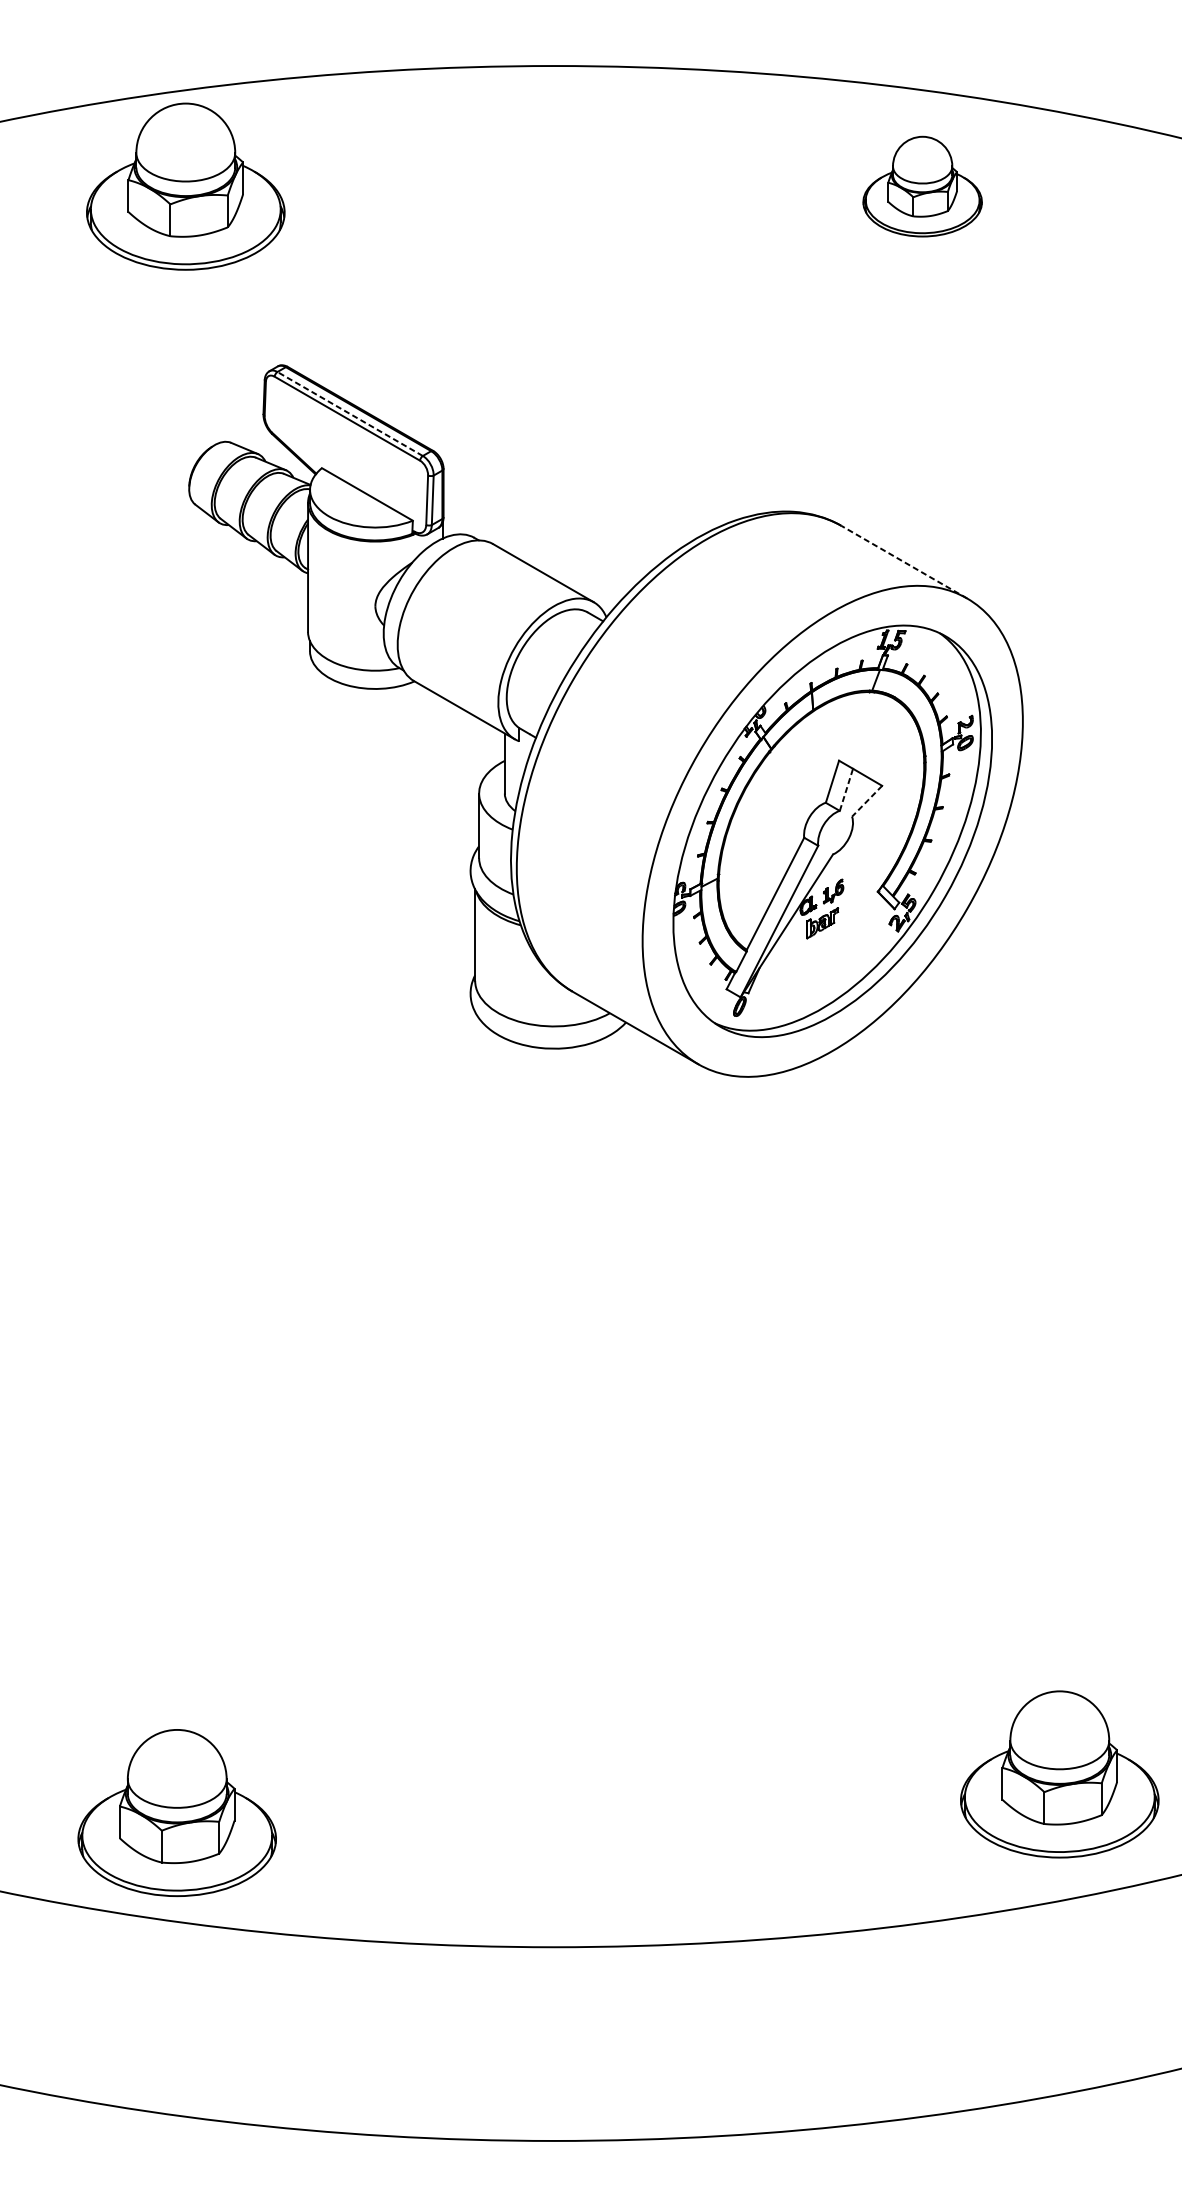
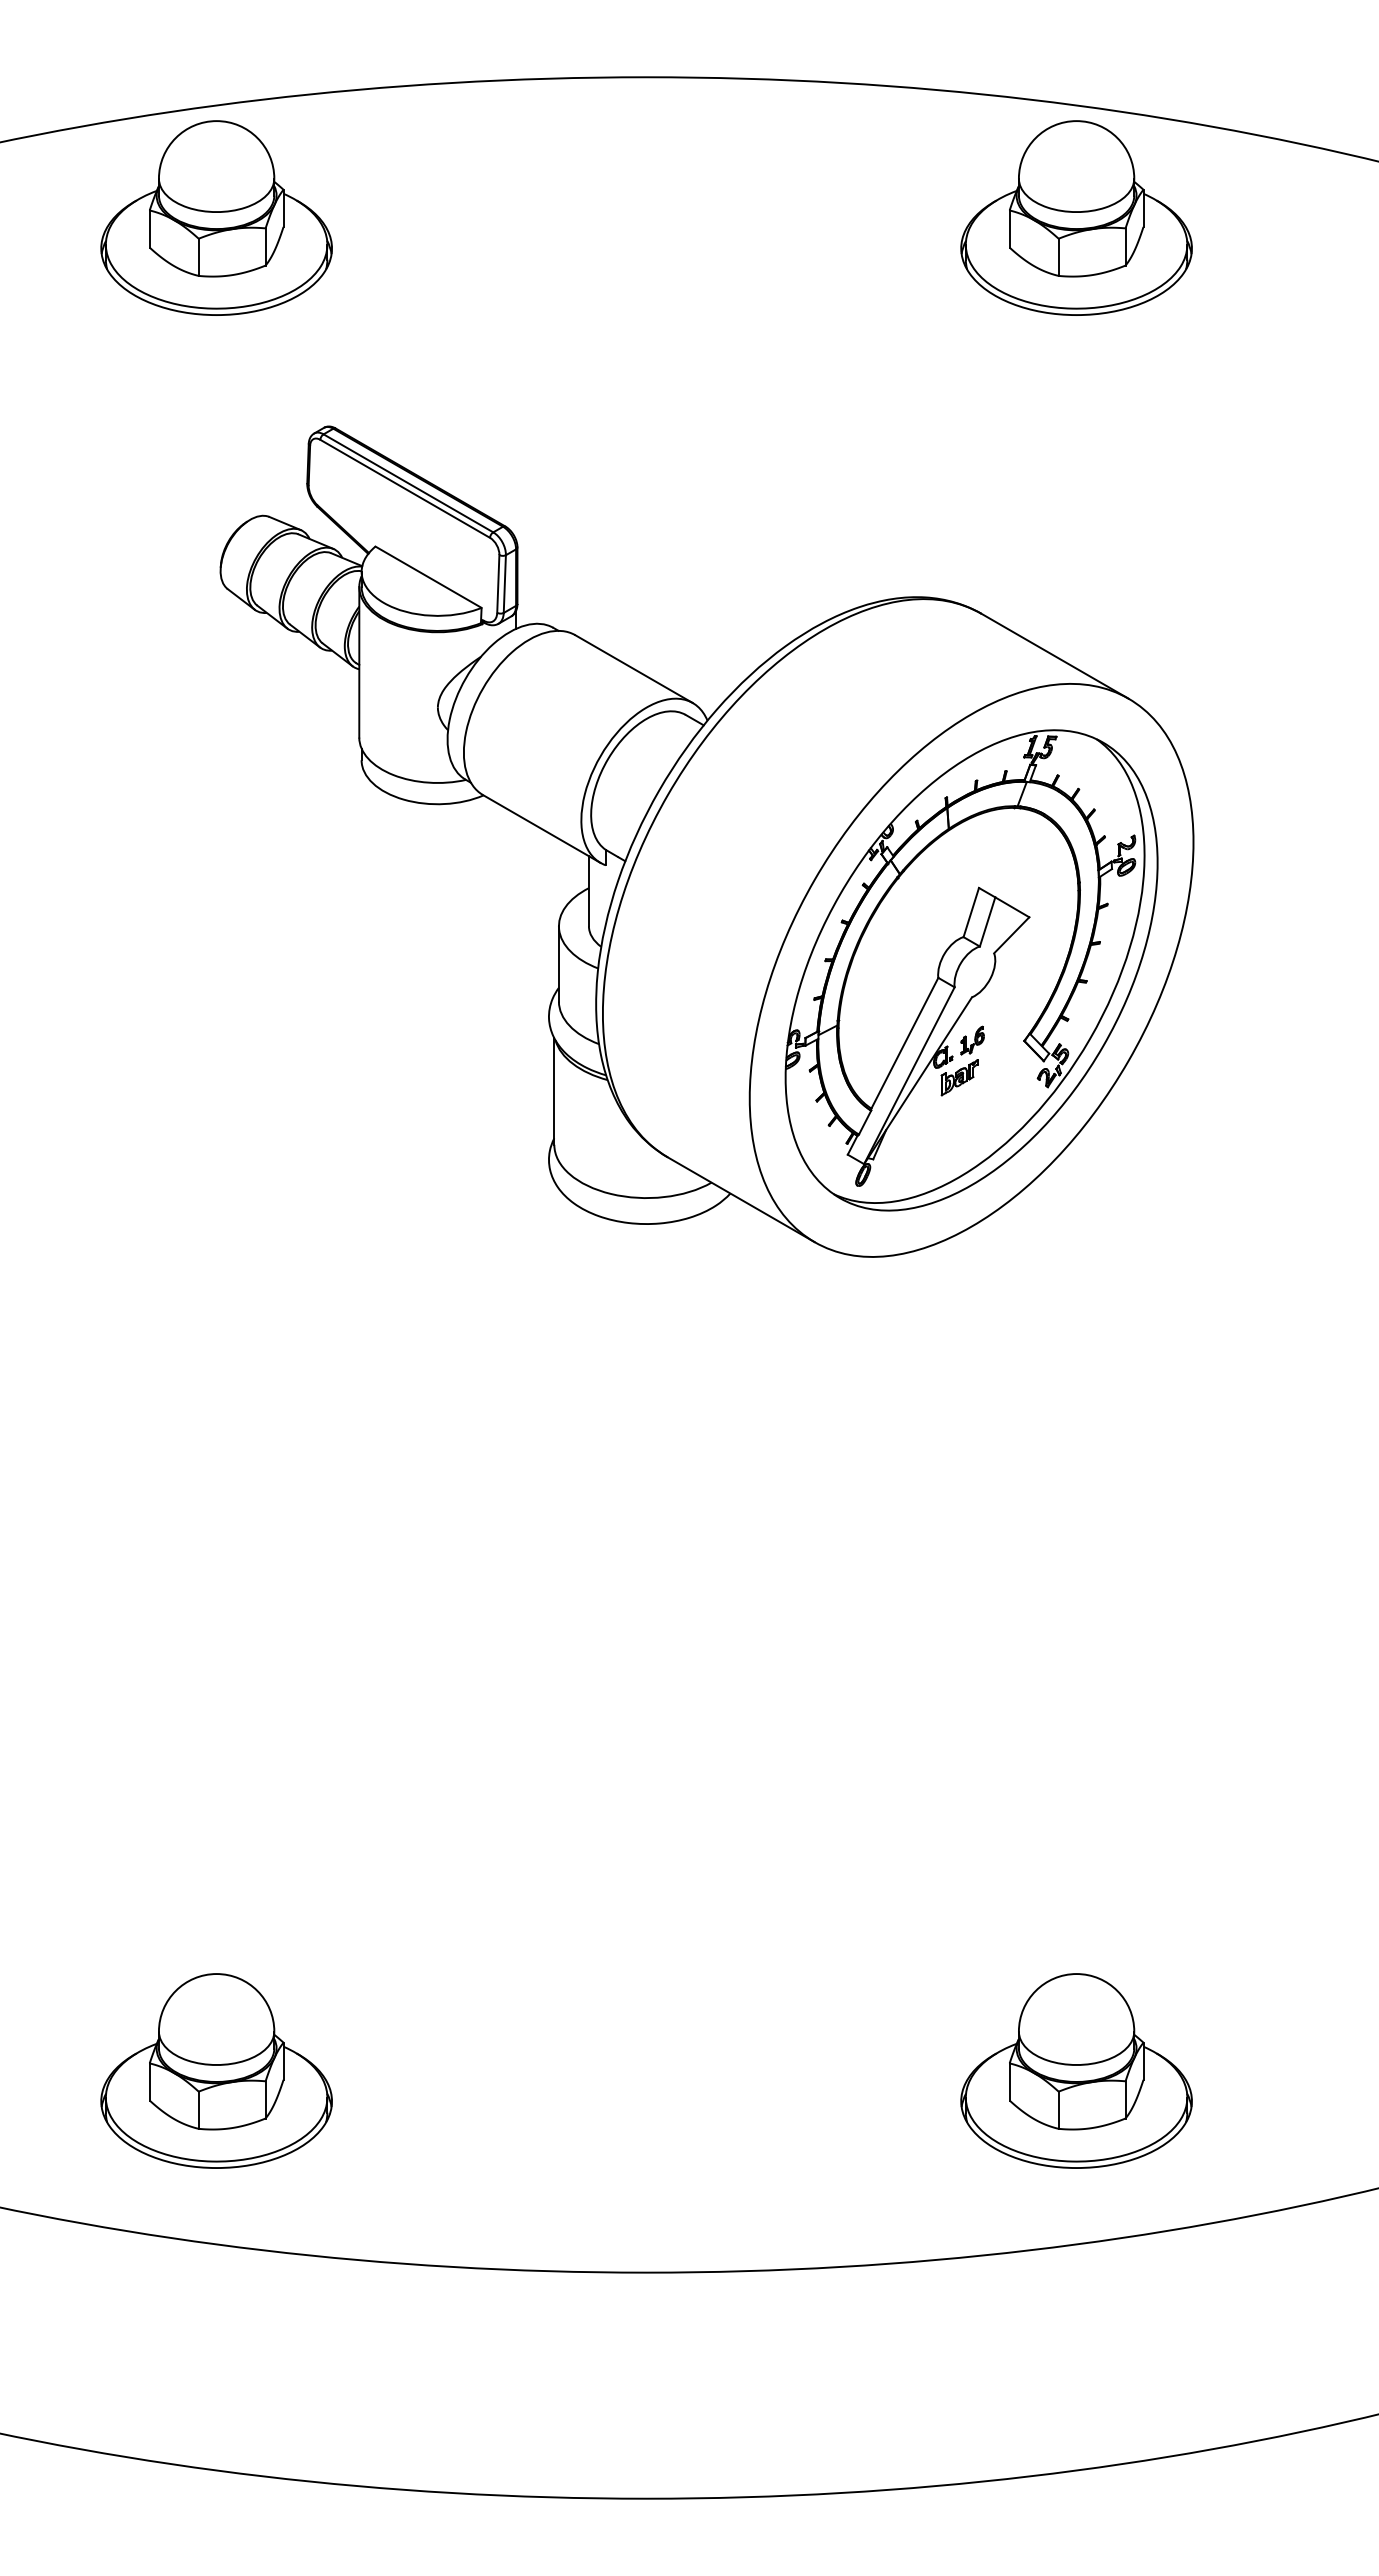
part: (922, 186) -> (1076, 217), size x1.67
line: (350, 414) -> (408, 483), dashed -> solid
line: (904, 562) -> (1055, 656), dashed -> solid
line: (846, 789) -> (987, 921), dashed -> solid
line: (866, 801) -> (1011, 935), dashed -> solid
part: (1059, 1774) -> (1076, 2070), moved
part: (177, 1812) -> (216, 2070), moved

